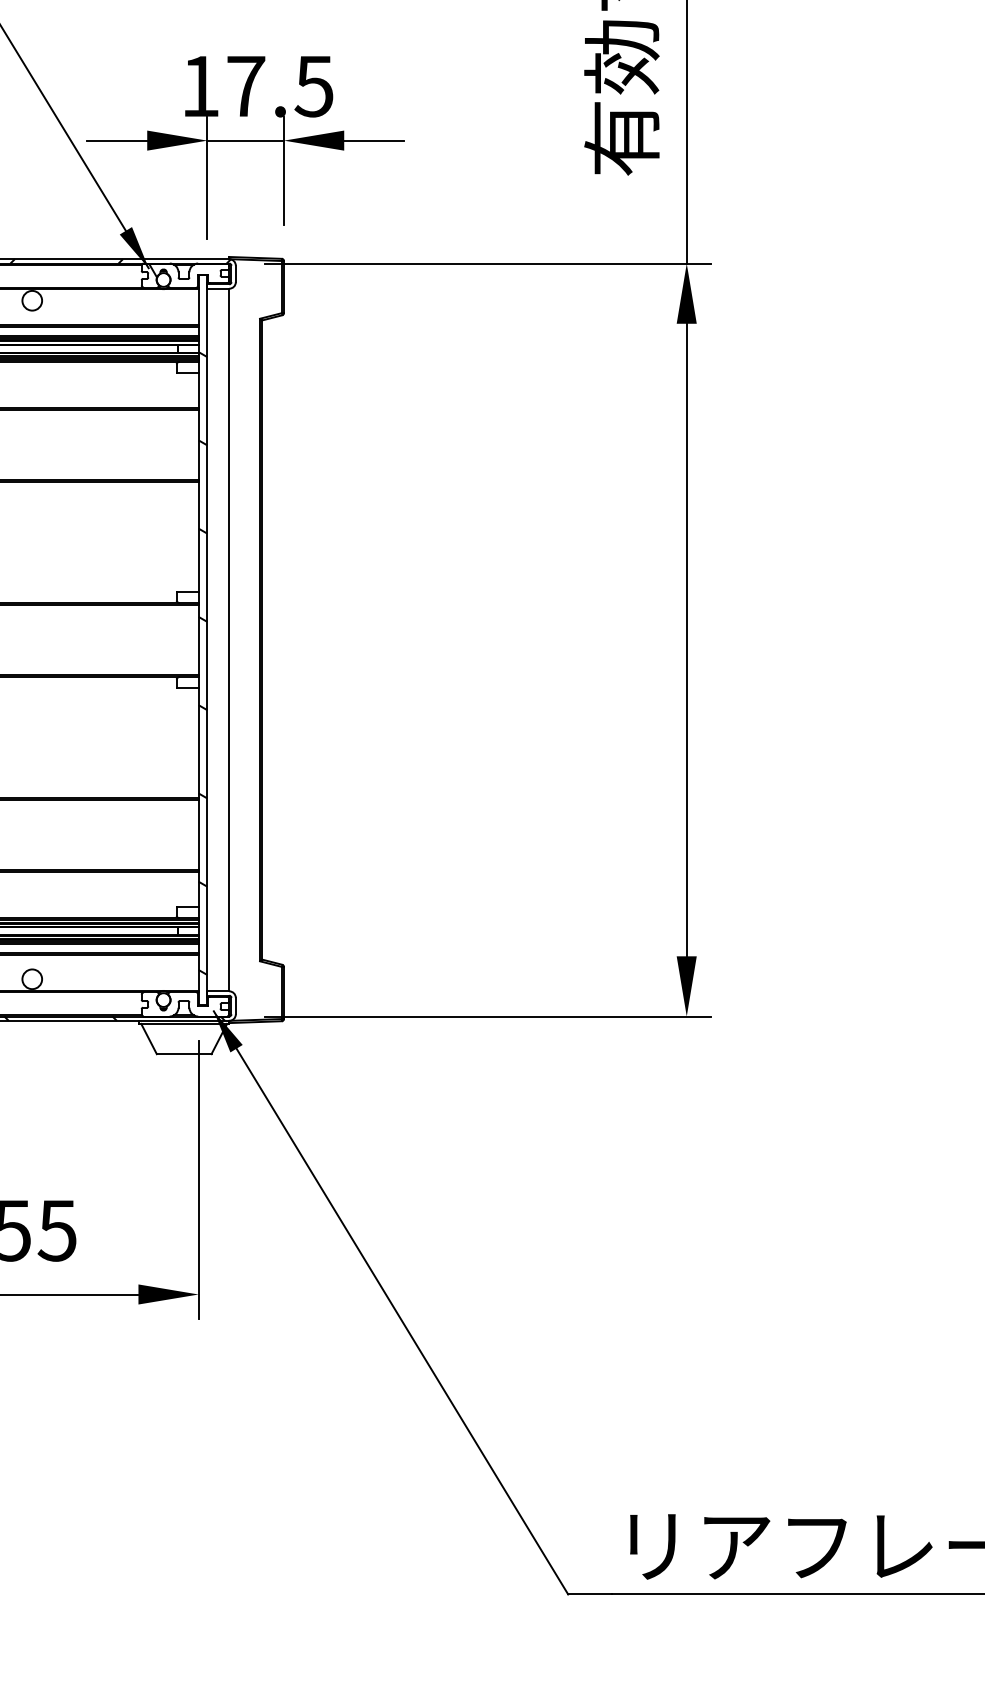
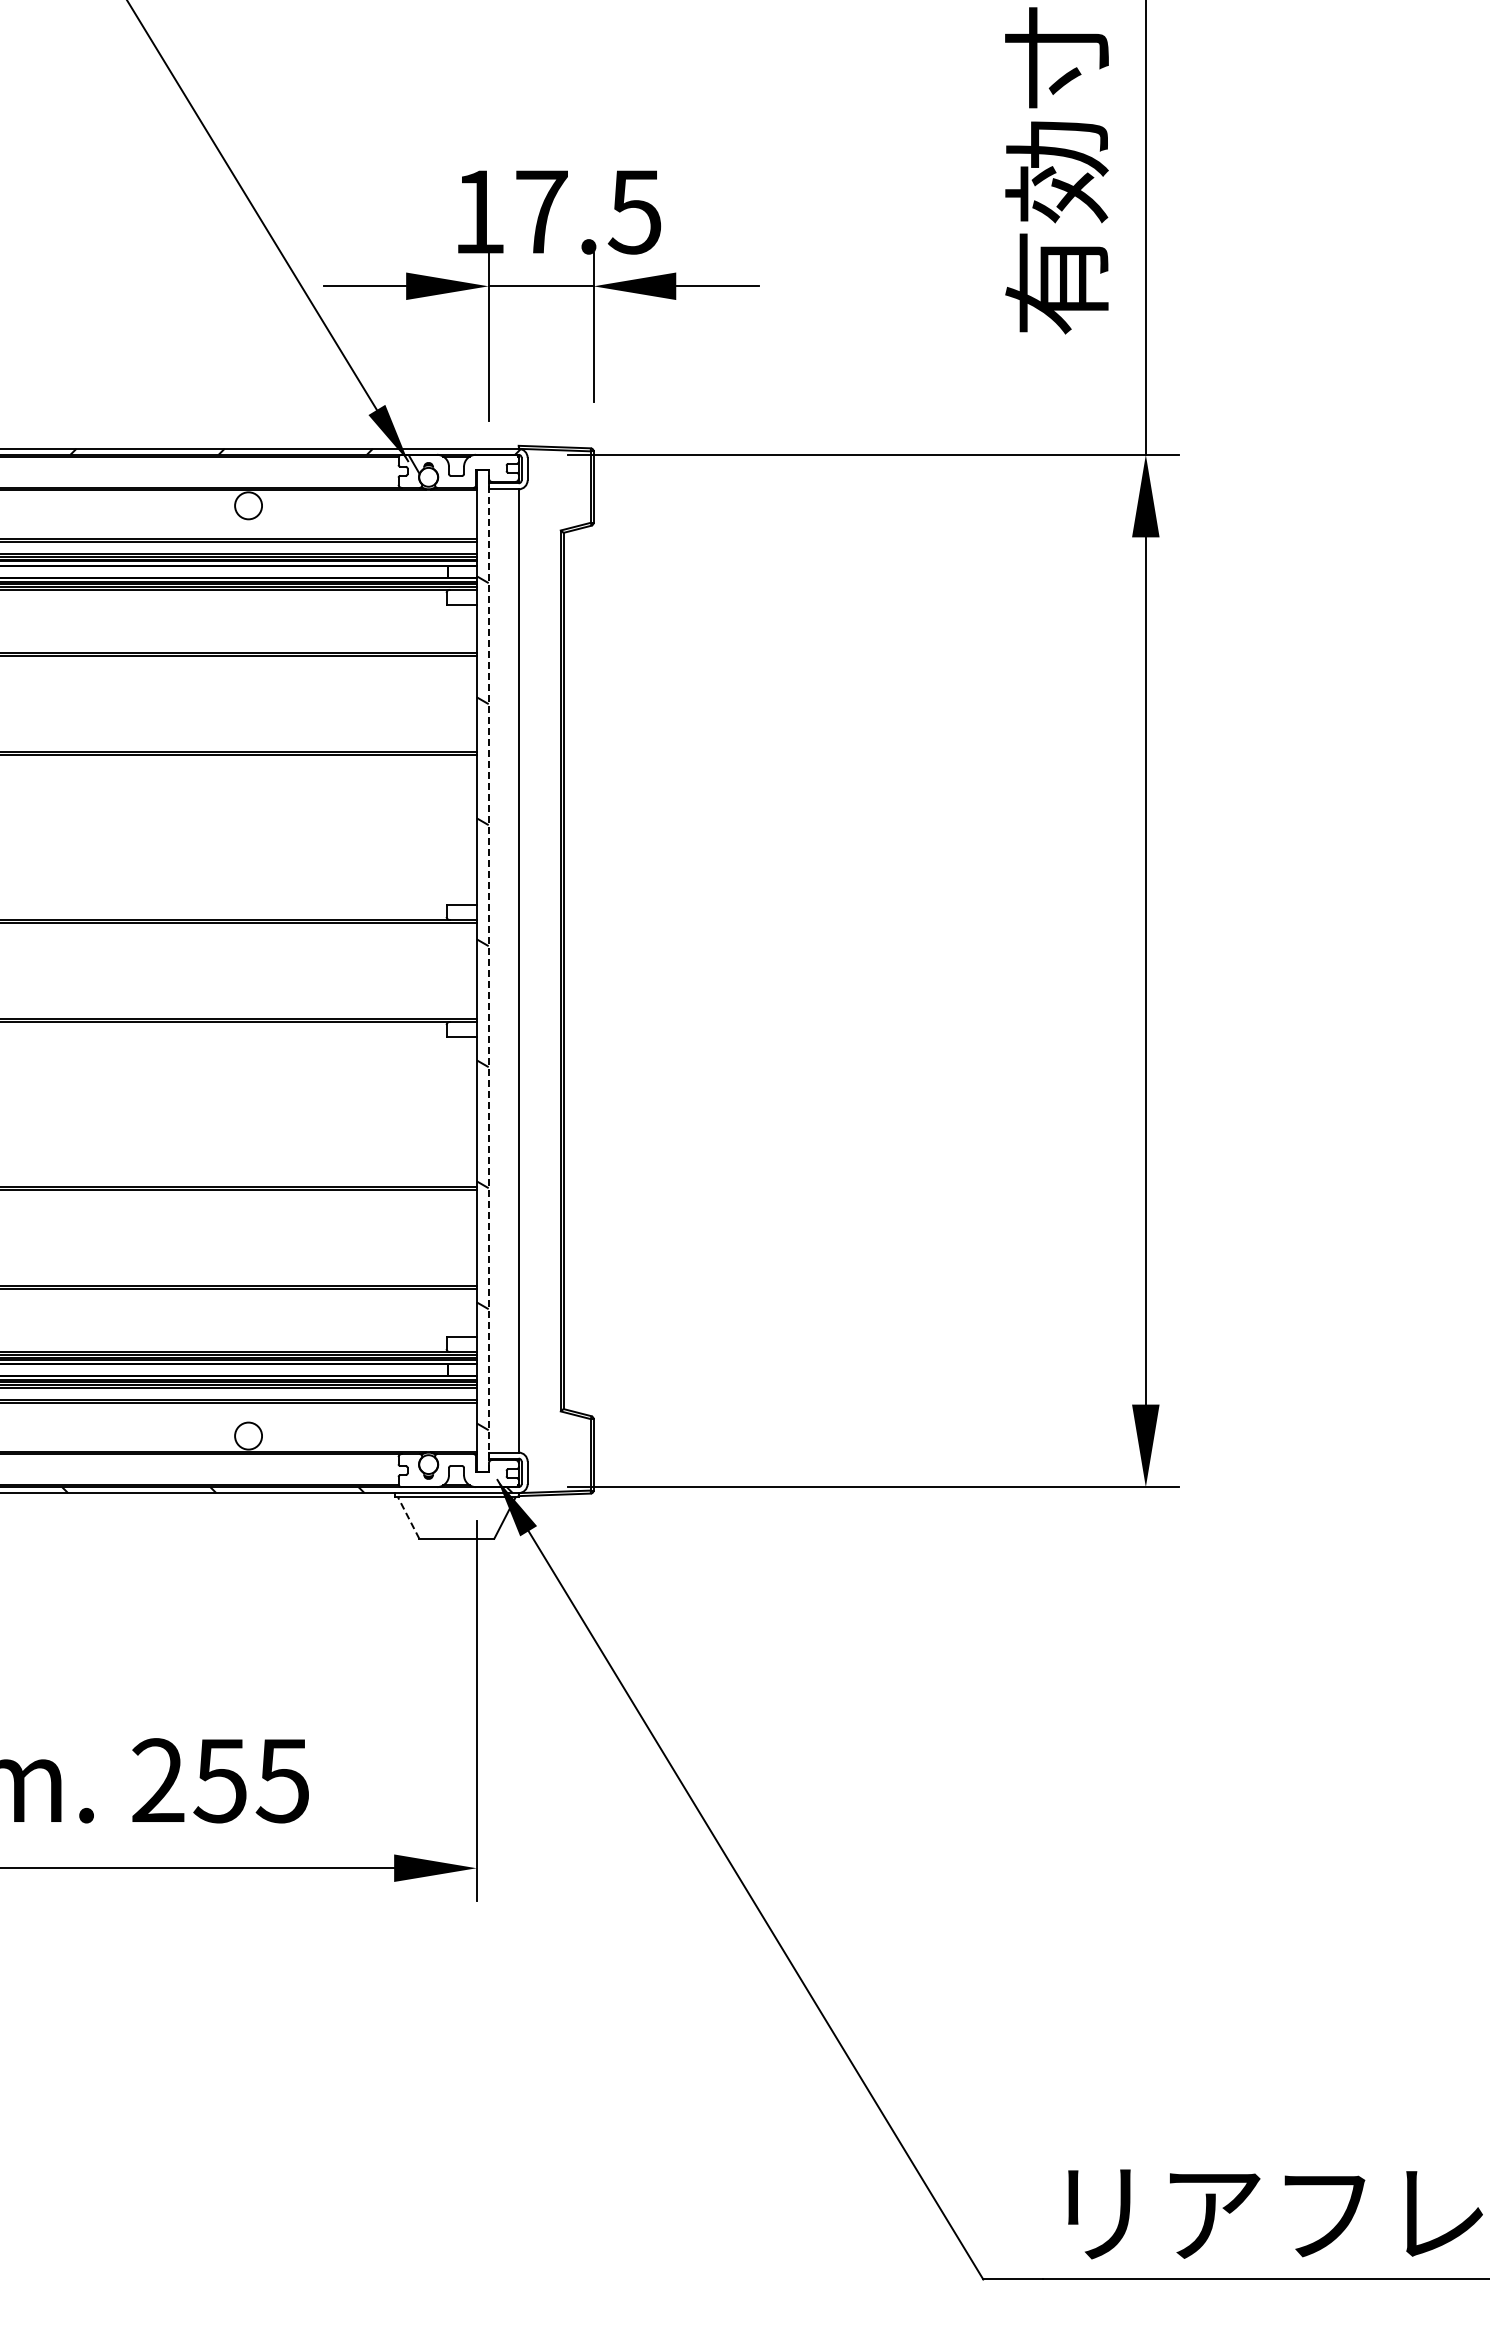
line: (207, 639) -> (488, 970), solid -> dashed
line: (148, 1038) -> (408, 1517), solid -> dashed

